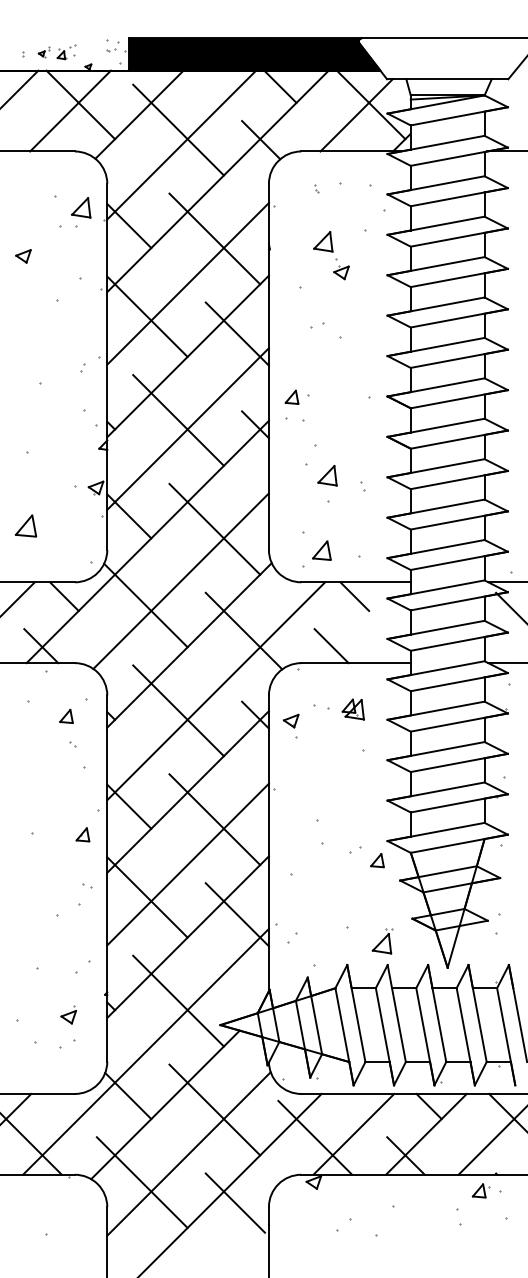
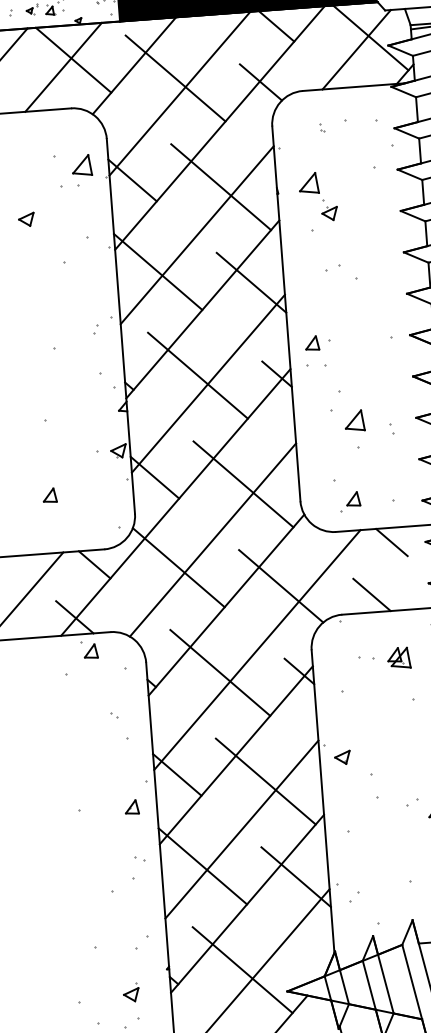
part: (331, 255) -> (318, 196), moved
part: (25, 525) -> (49, 495), size x0.62
part: (316, 554) -> (349, 502), size x0.71
part: (66, 715) -> (90, 650), moved
part: (290, 720) -> (341, 757), moved

